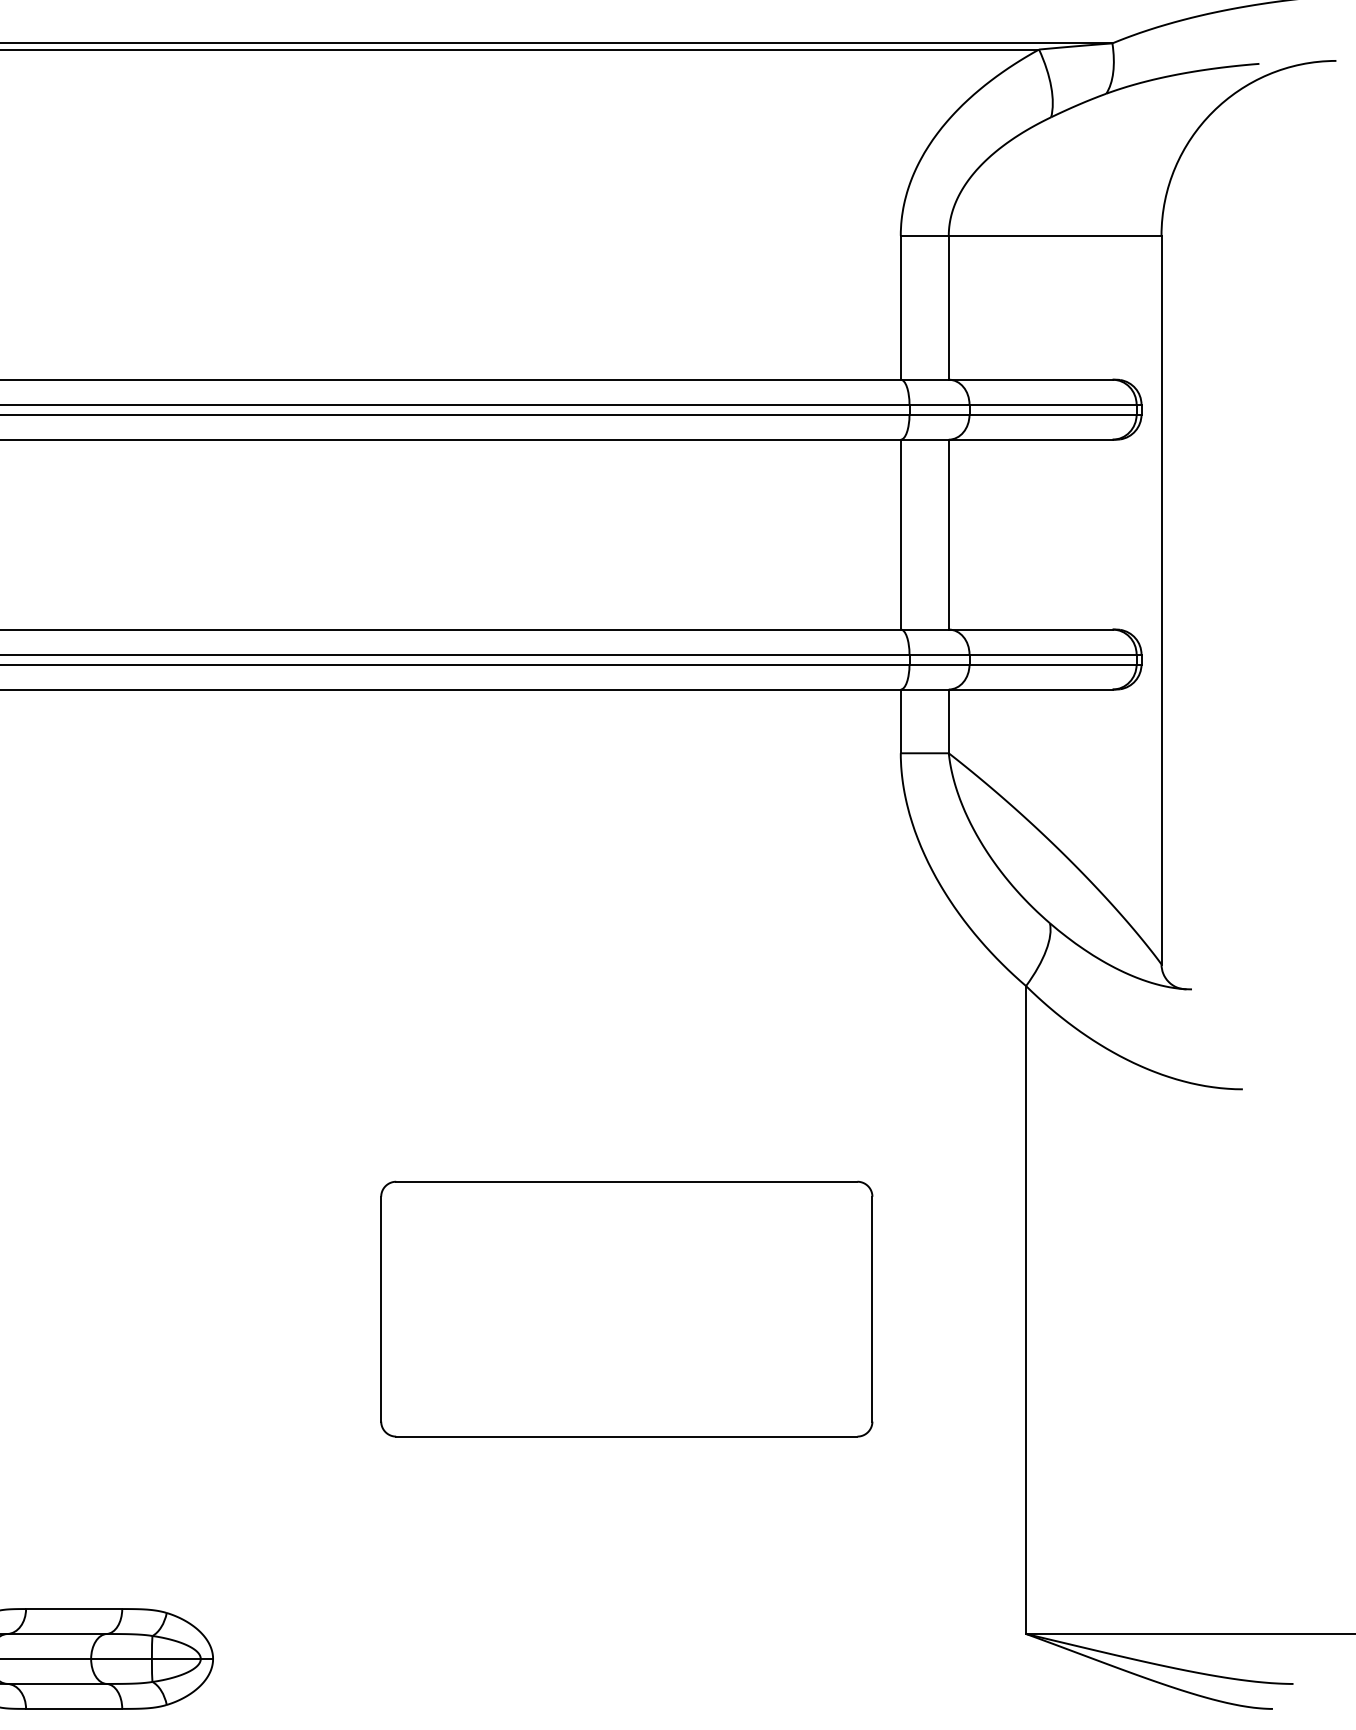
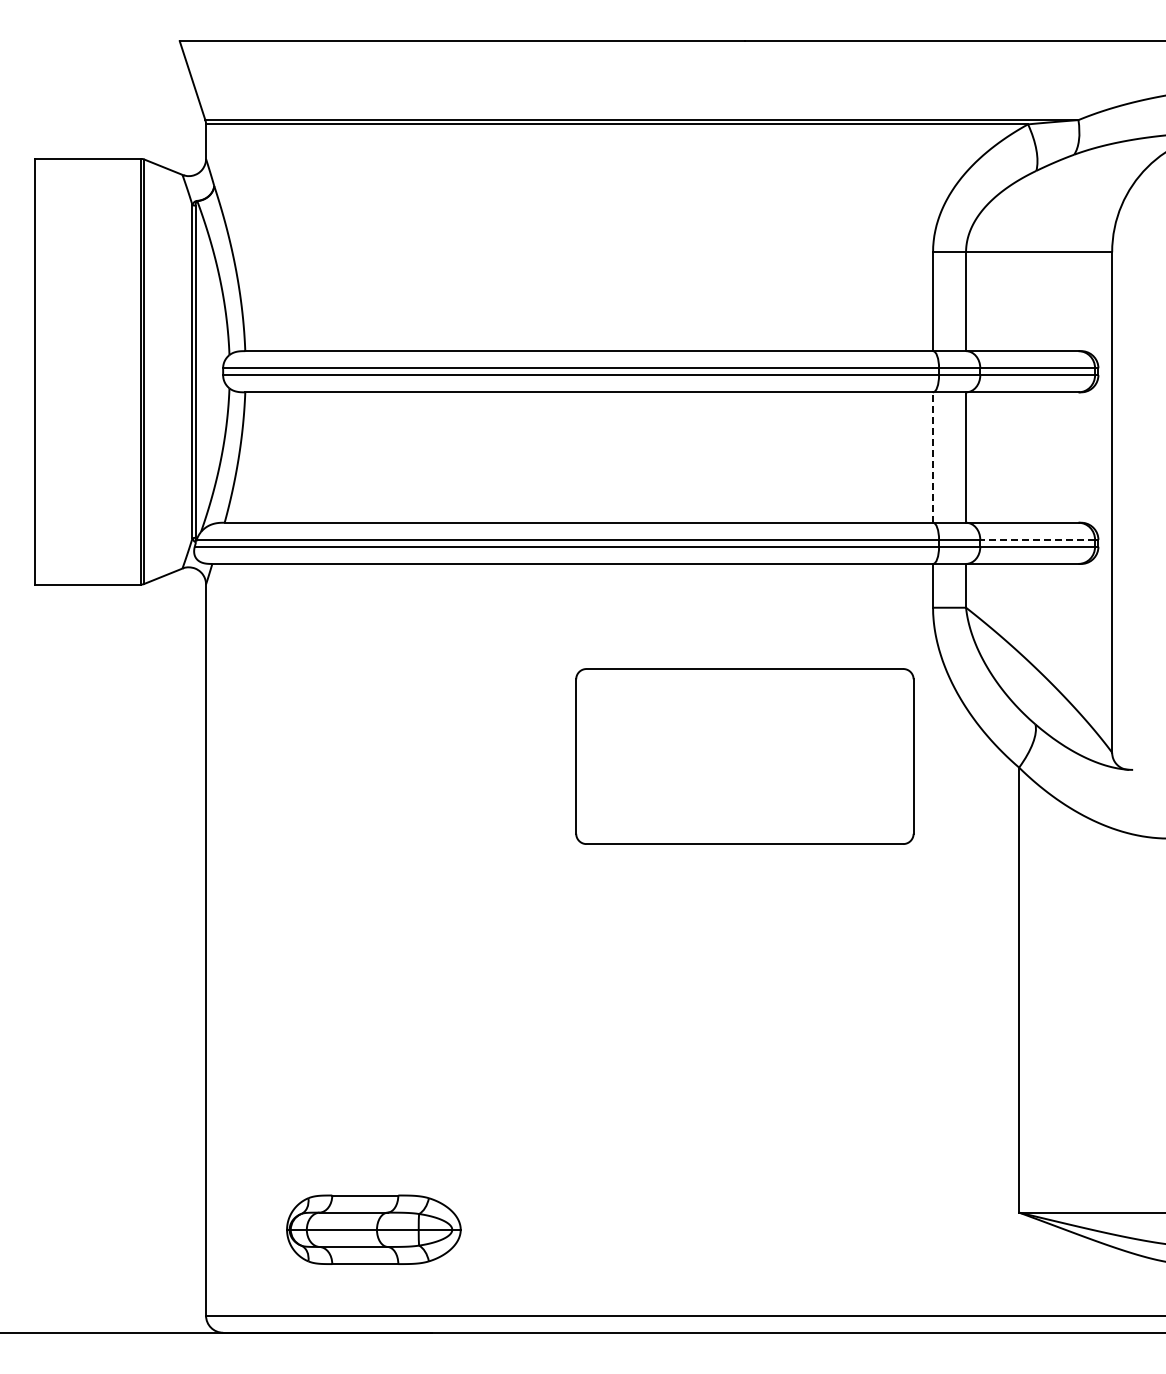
line: (901, 534) -> (933, 457), solid -> dashed
line: (1052, 653) -> (1037, 539), solid -> dashed
part: (626, 1309) -> (744, 756), moved

